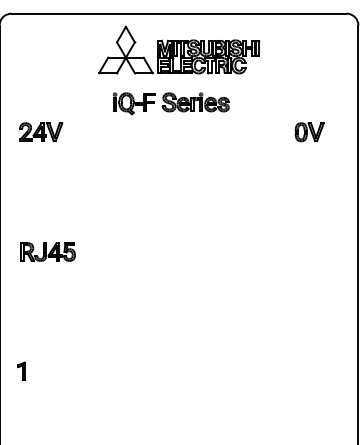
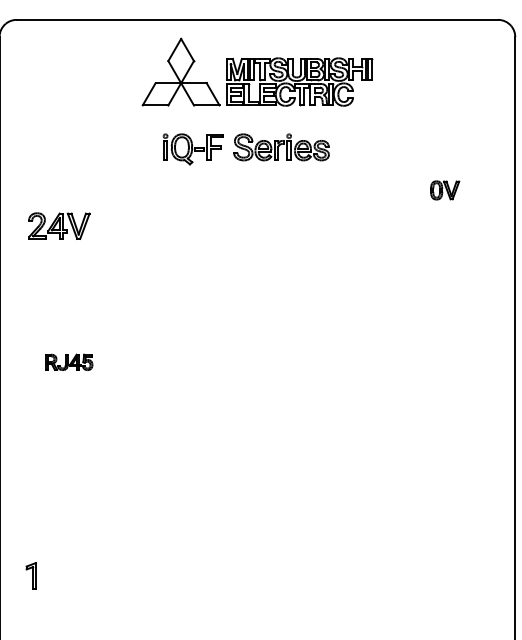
part: (41, 132) -> (59, 226), moved
part: (309, 132) -> (444, 190), size x0.7
part: (47, 251) -> (68, 361), size x0.6
part: (21, 370) -> (31, 574), moved

